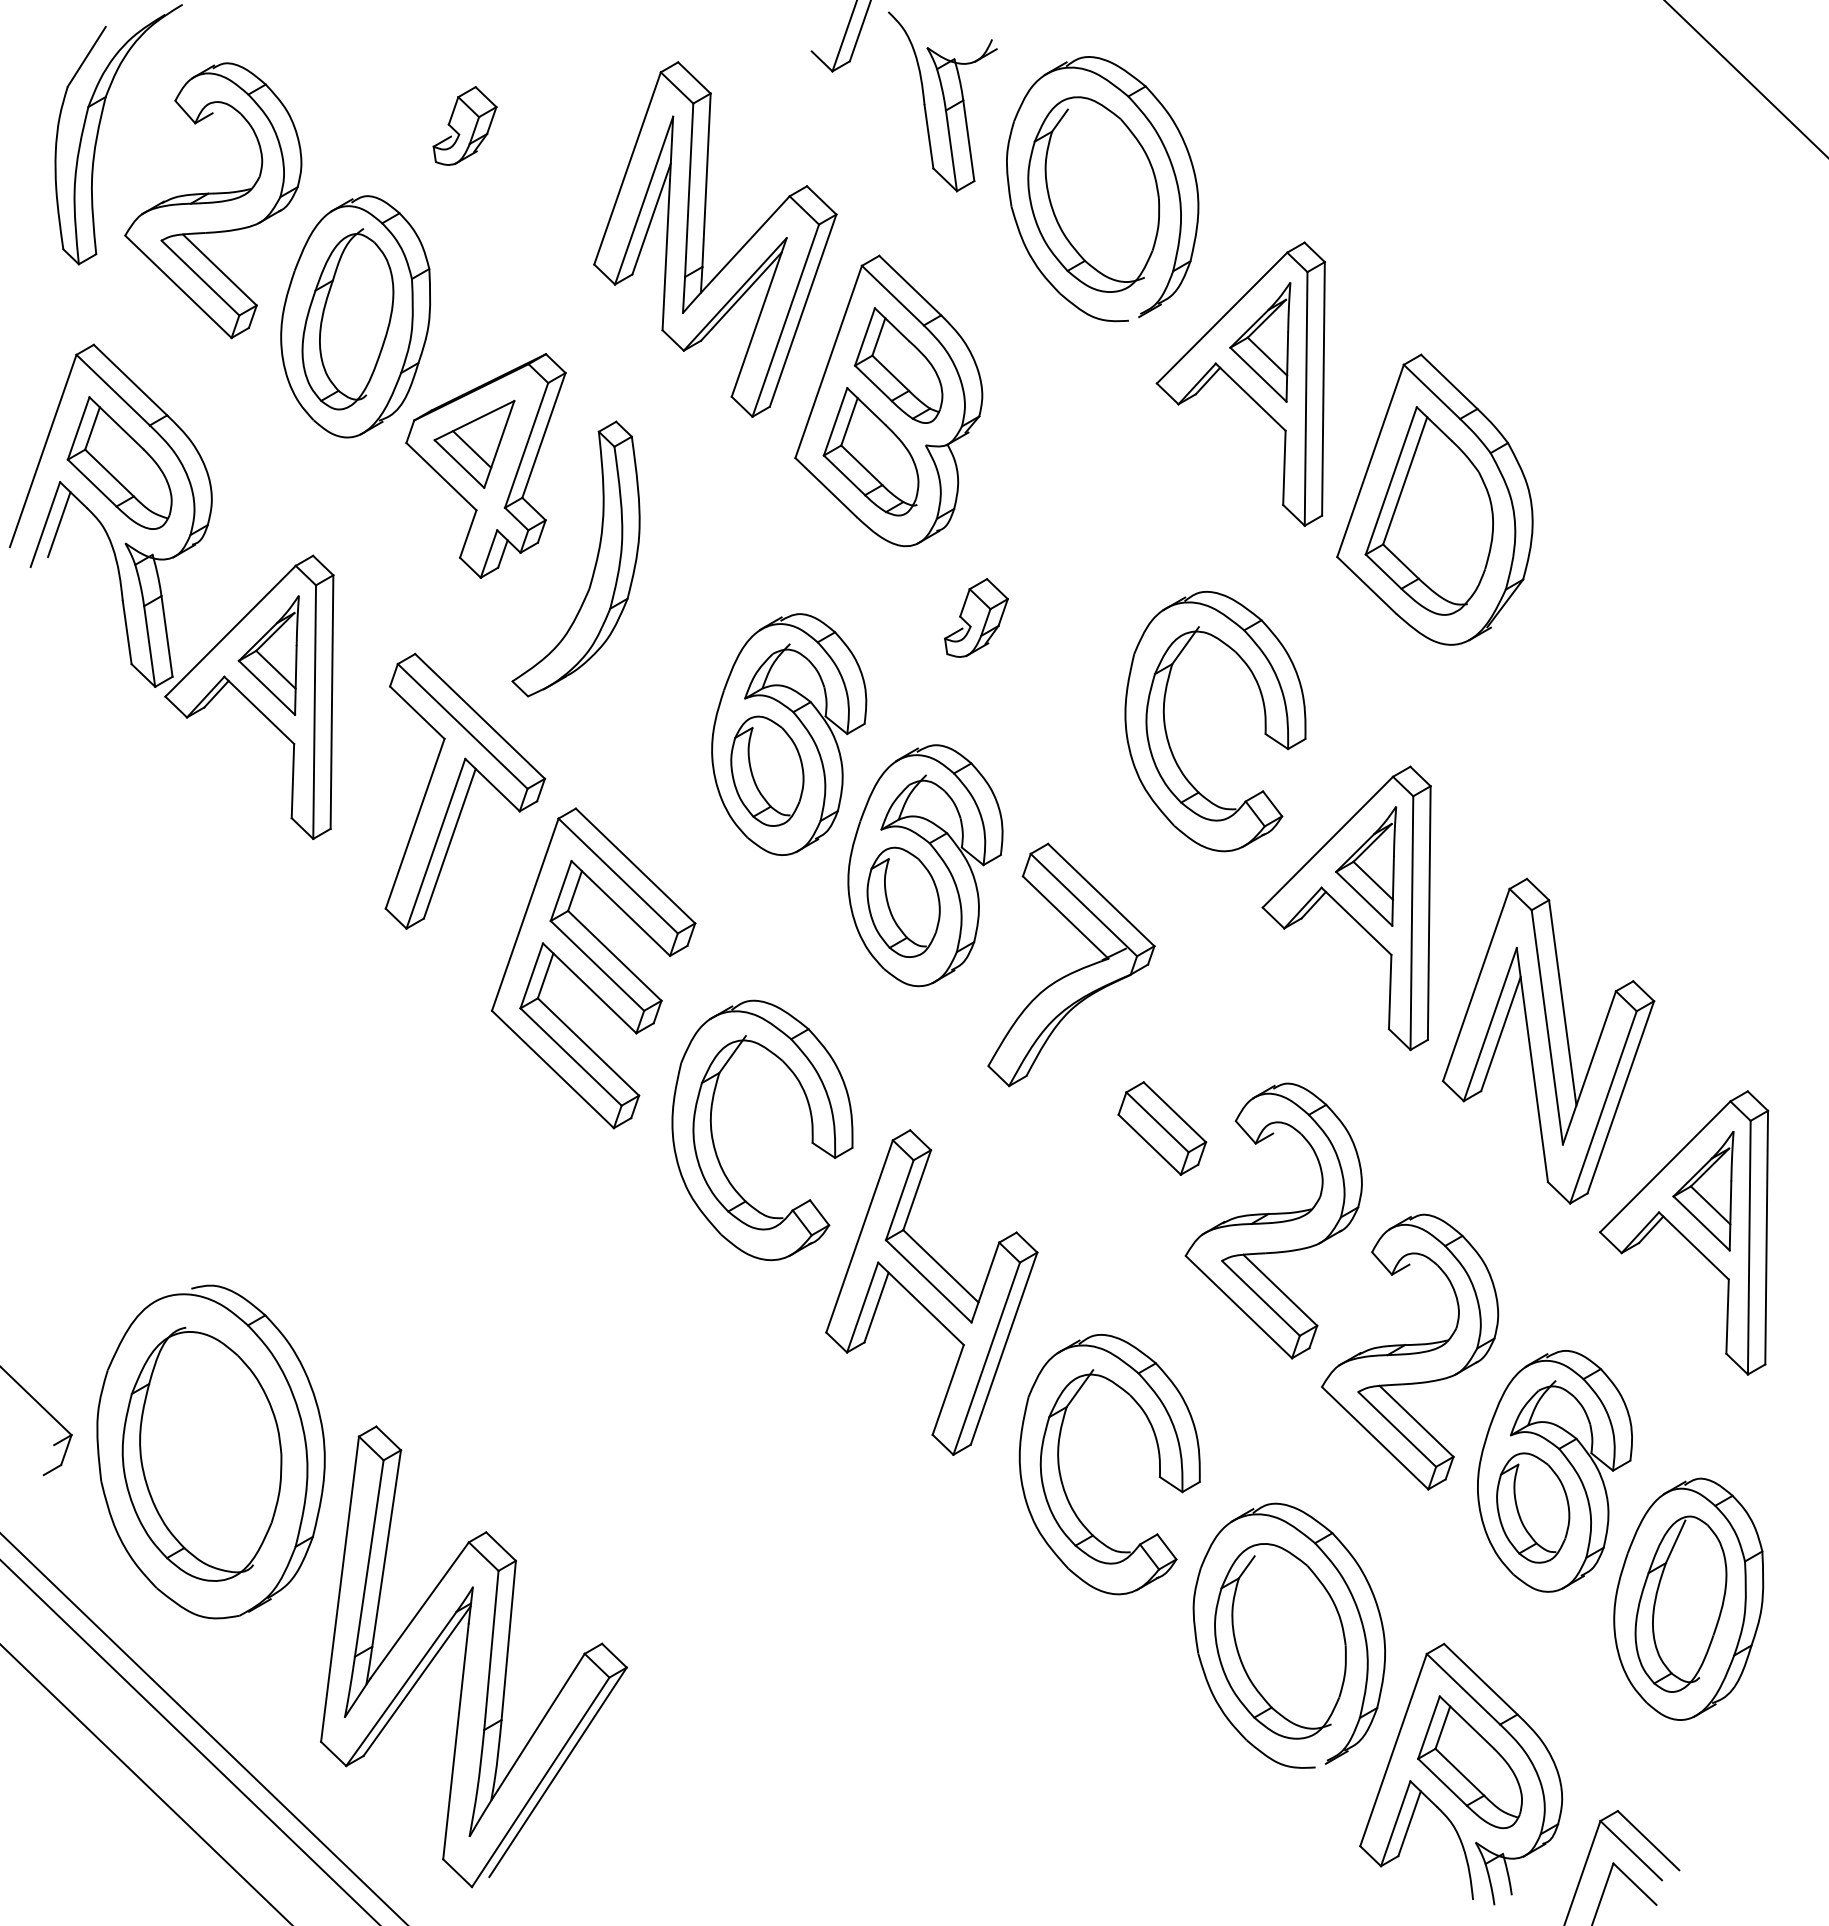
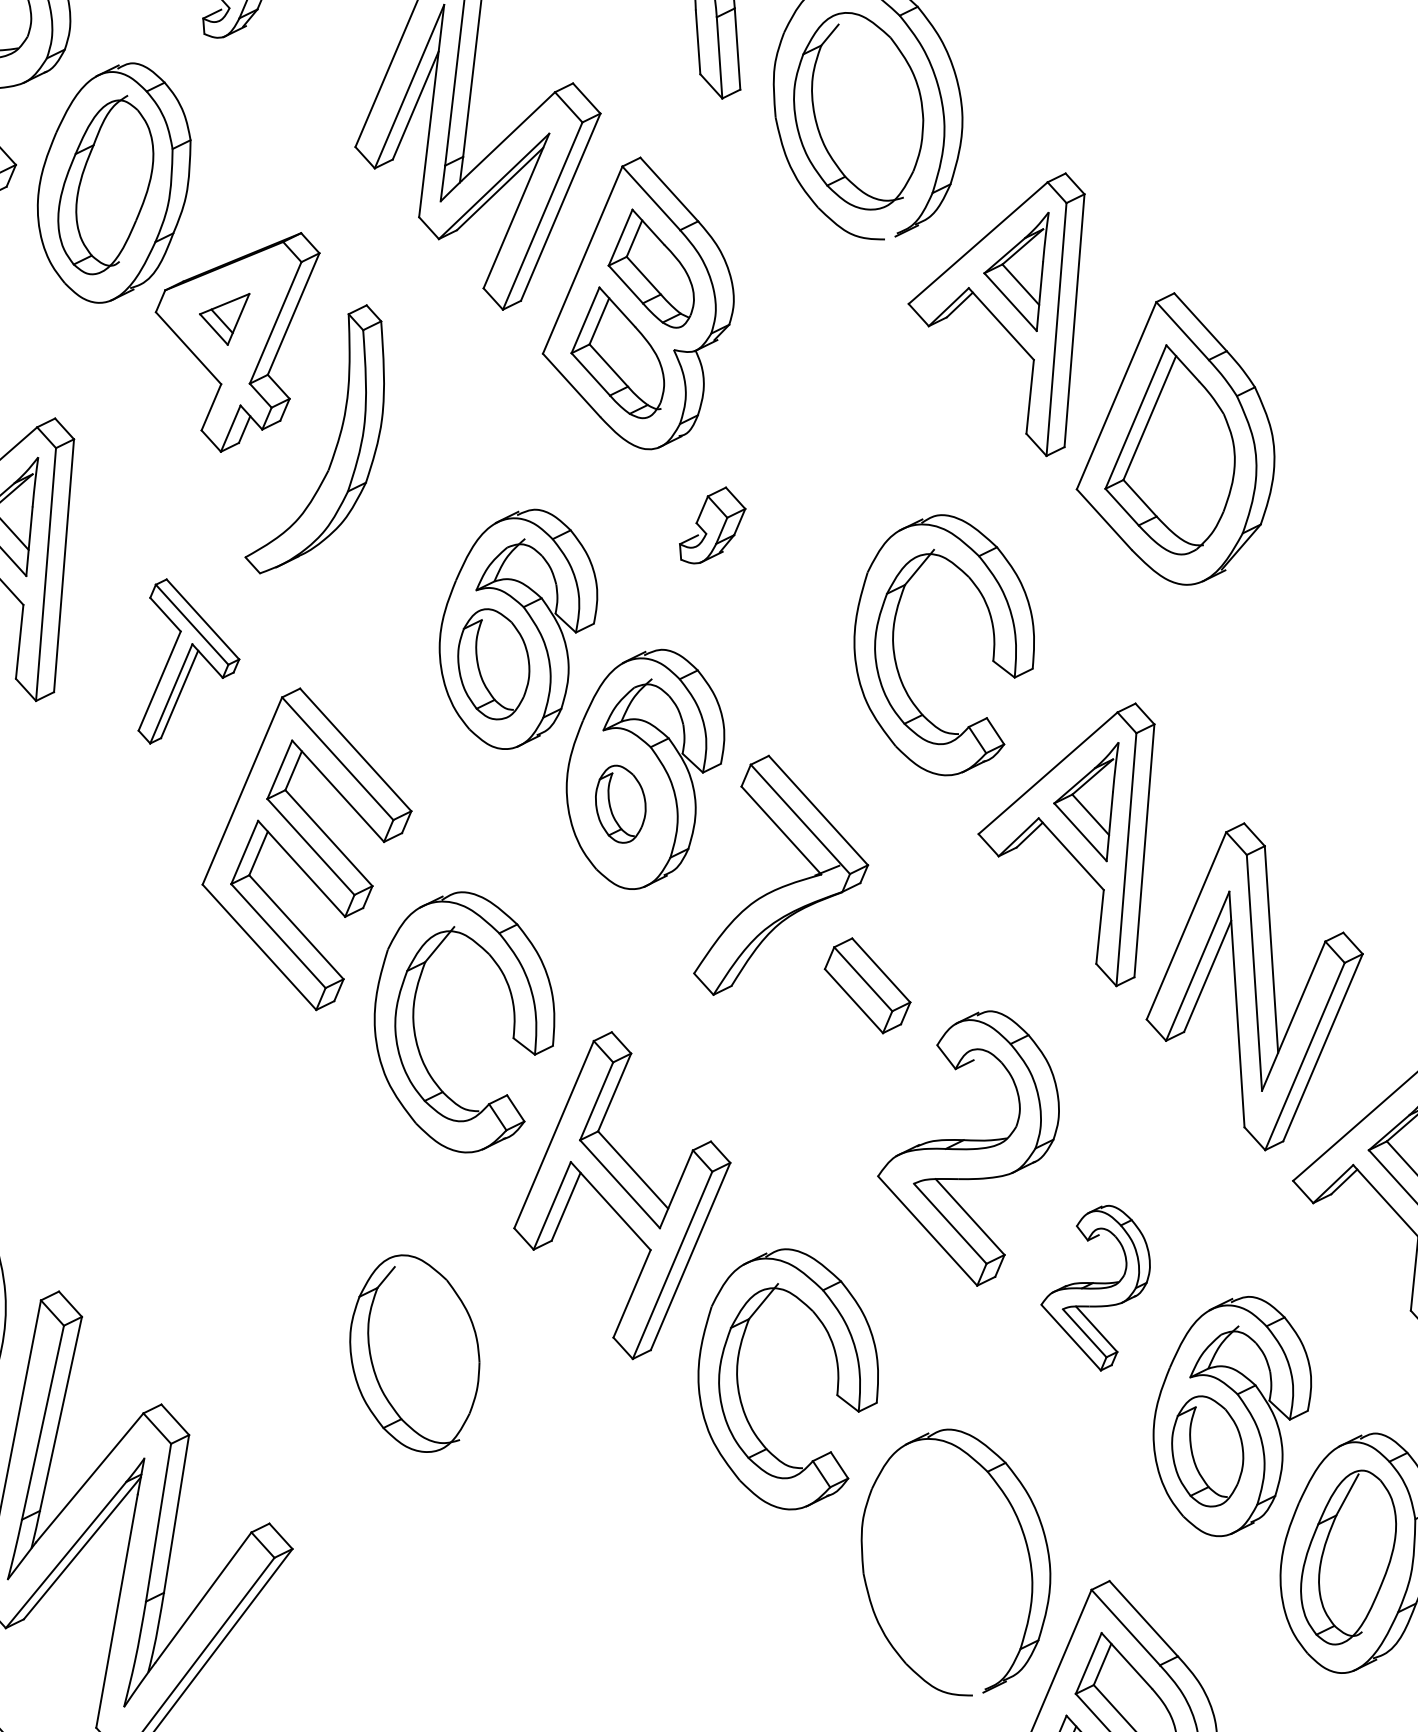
part: (474, 444) -> (223, 318), size x0.6
part: (465, 790) -> (191, 663), size x0.6
part: (903, 901) -> (620, 803), size x0.7
part: (1162, 1128) -> (867, 985), moved
part: (1410, 1351) -> (1095, 1286), size x0.6
part: (1280, 1641) -> (414, 1353), moved

